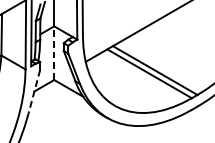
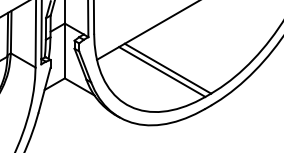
line: (53, 52) -> (64, 50), dashed -> solid
line: (34, 91) -> (44, 90), dashed -> solid

